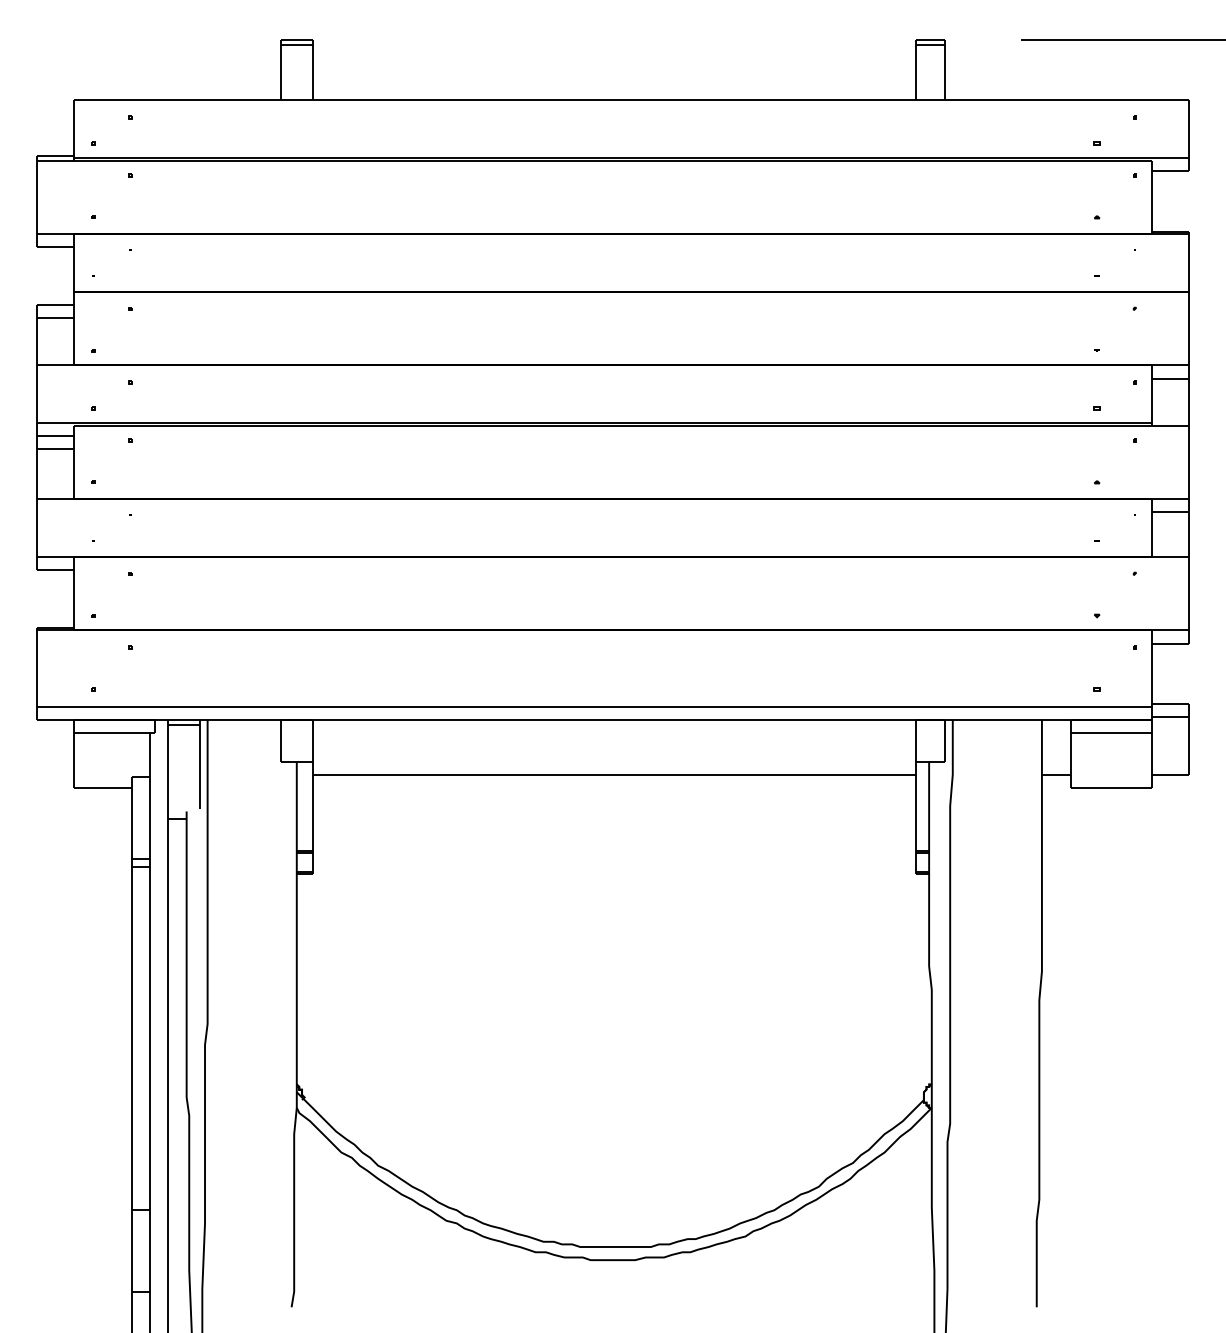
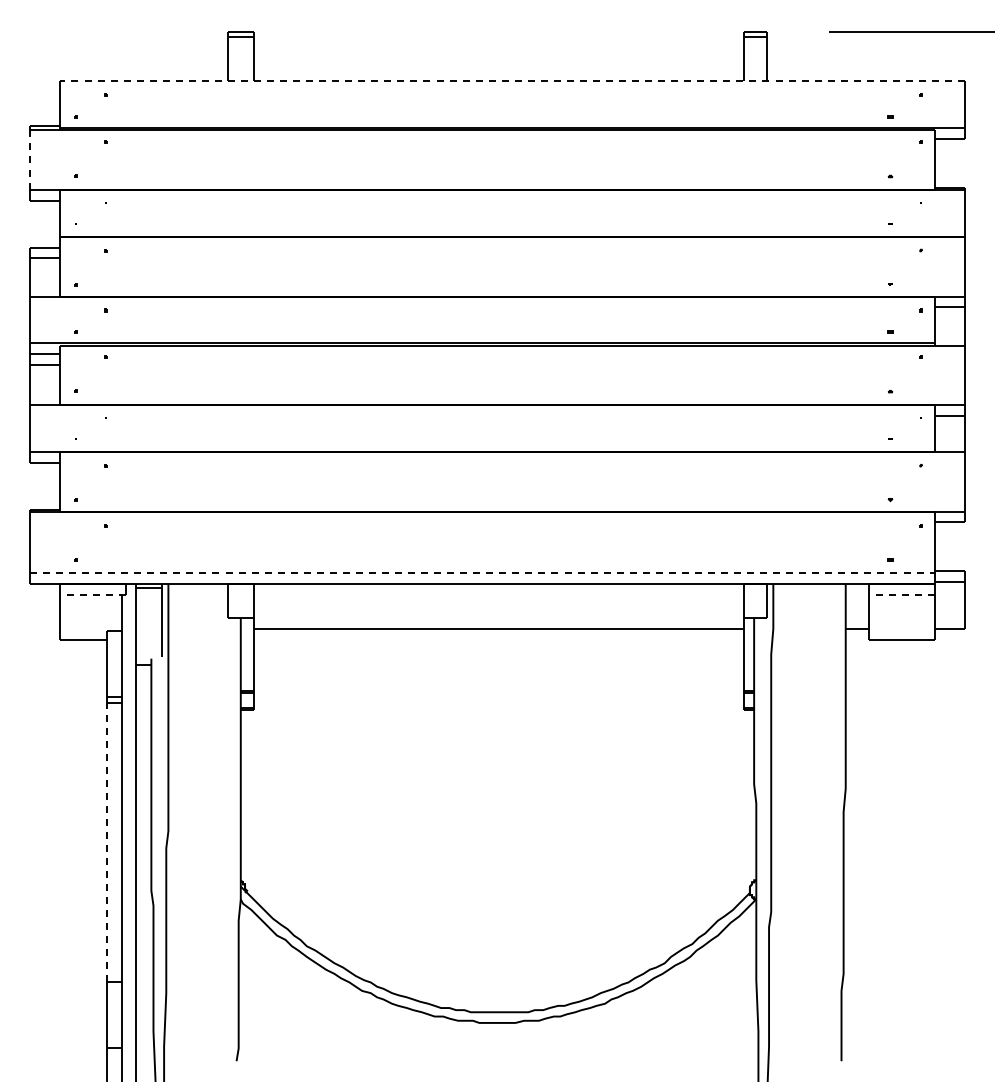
line: (631, 100) -> (512, 81), solid -> dashed
line: (36, 197) -> (29, 160), solid -> dashed
line: (594, 706) -> (482, 573), solid -> dashed
line: (114, 732) -> (92, 594), solid -> dashed
line: (1110, 732) -> (901, 594), solid -> dashed
line: (131, 1037) -> (106, 842), solid -> dashed

